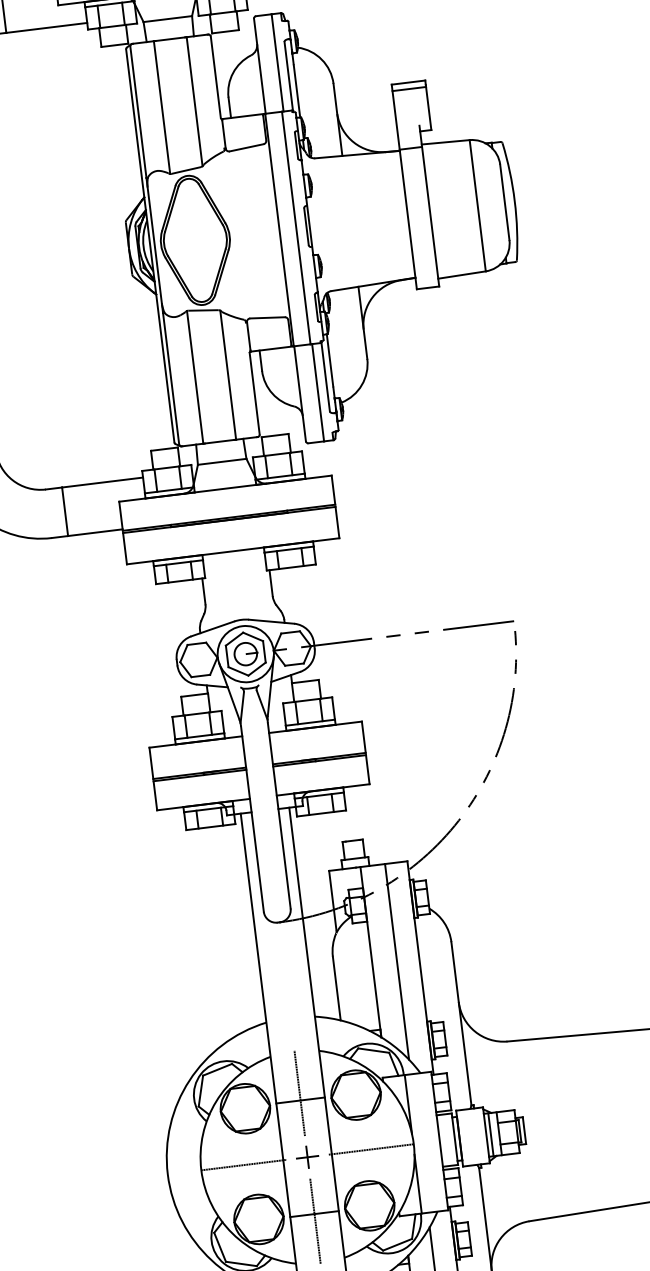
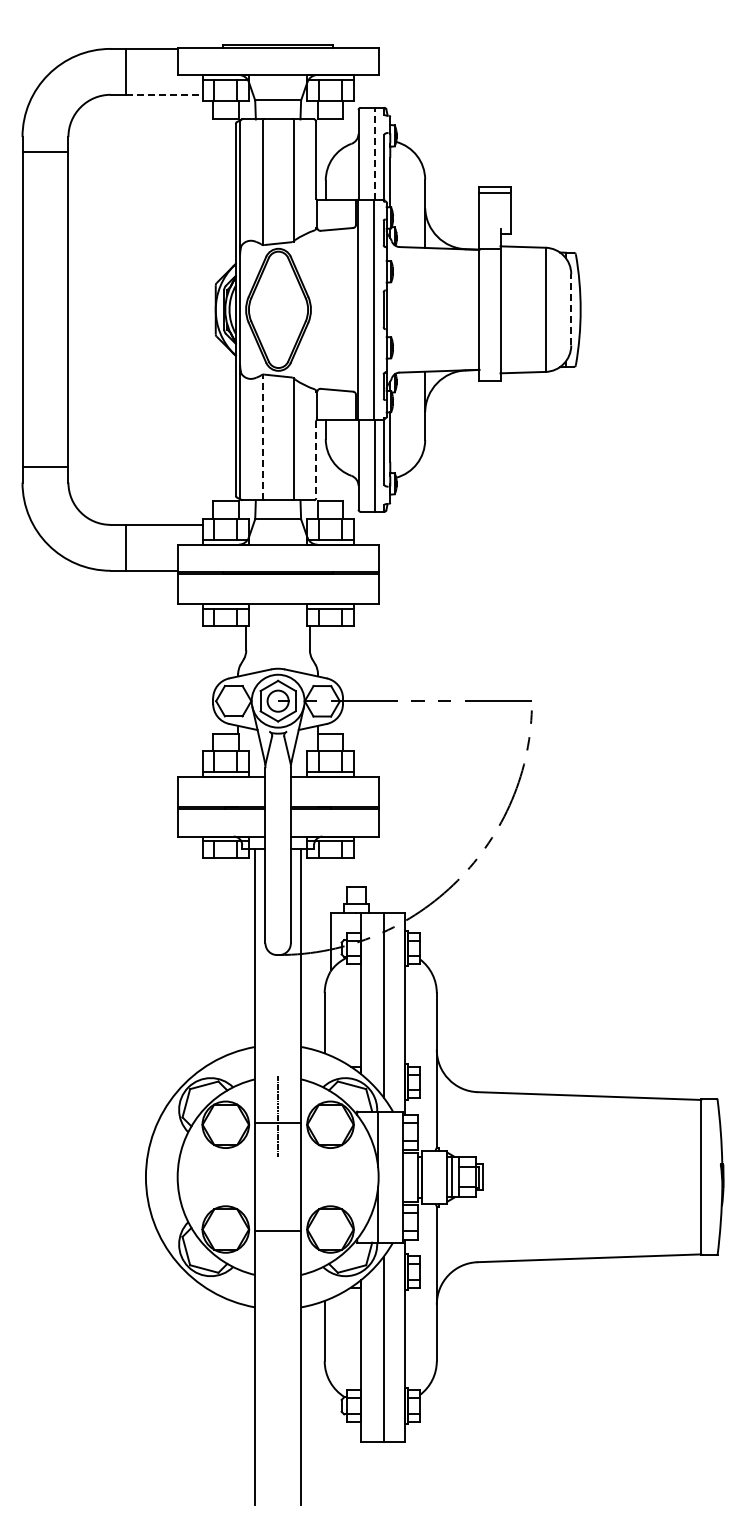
line: (46, 27) -> (164, 94), solid -> dashed
line: (277, 62) -> (375, 153), solid -> dashed
line: (505, 202) -> (571, 309), solid -> dashed
line: (195, 377) -> (262, 437), solid -> dashed
line: (254, 393) -> (316, 459), solid -> dashed
line: (371, 1149) -> (338, 1177), removed
part: (306, 1156) -> (277, 1176), removed
line: (243, 1165) -> (217, 1177), removed
line: (315, 1221) -> (278, 1237), removed

